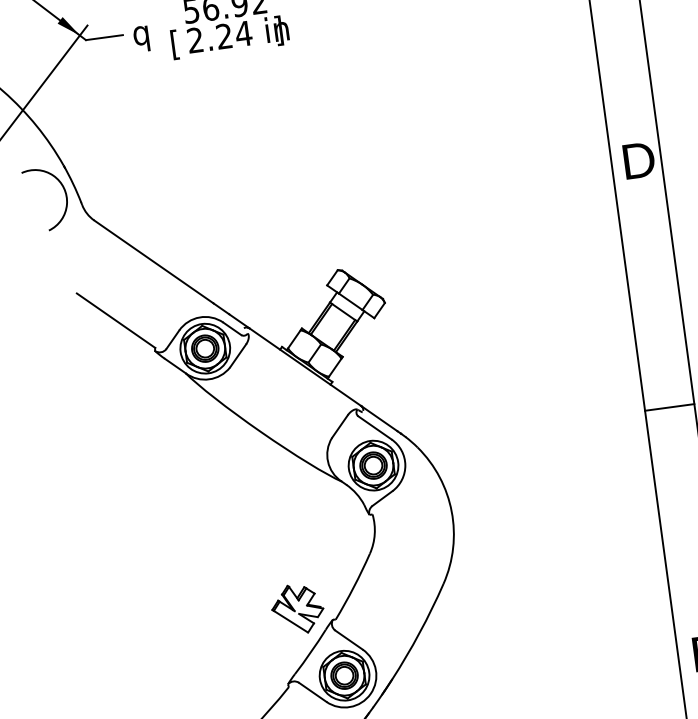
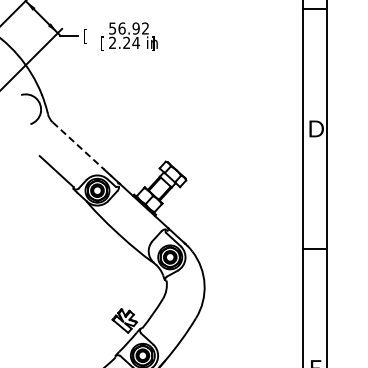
text: (140, 36) -> (86, 37), q -> [
line: (153, 262) -> (78, 146), solid -> dashed

